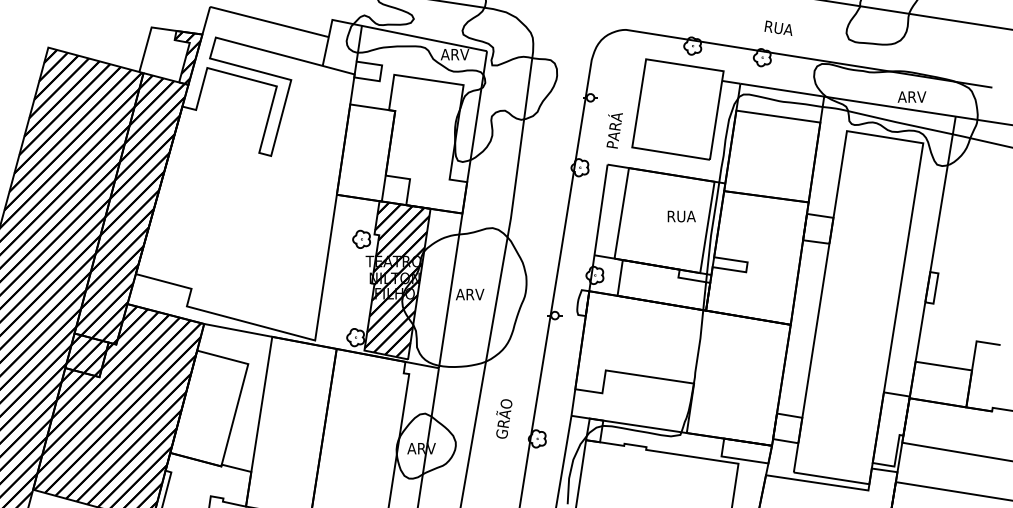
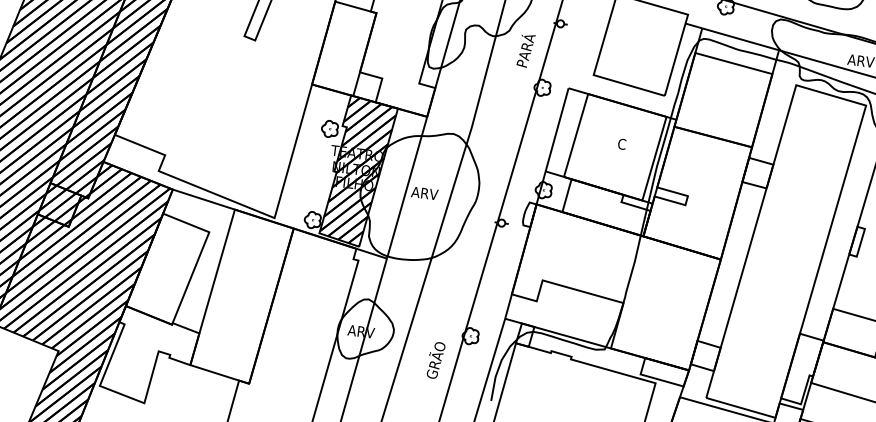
text: (614, 130) -> (525, 50), moved
text: (681, 216) -> (631, 145), RUA -> C
text: (504, 418) -> (436, 360), moved

